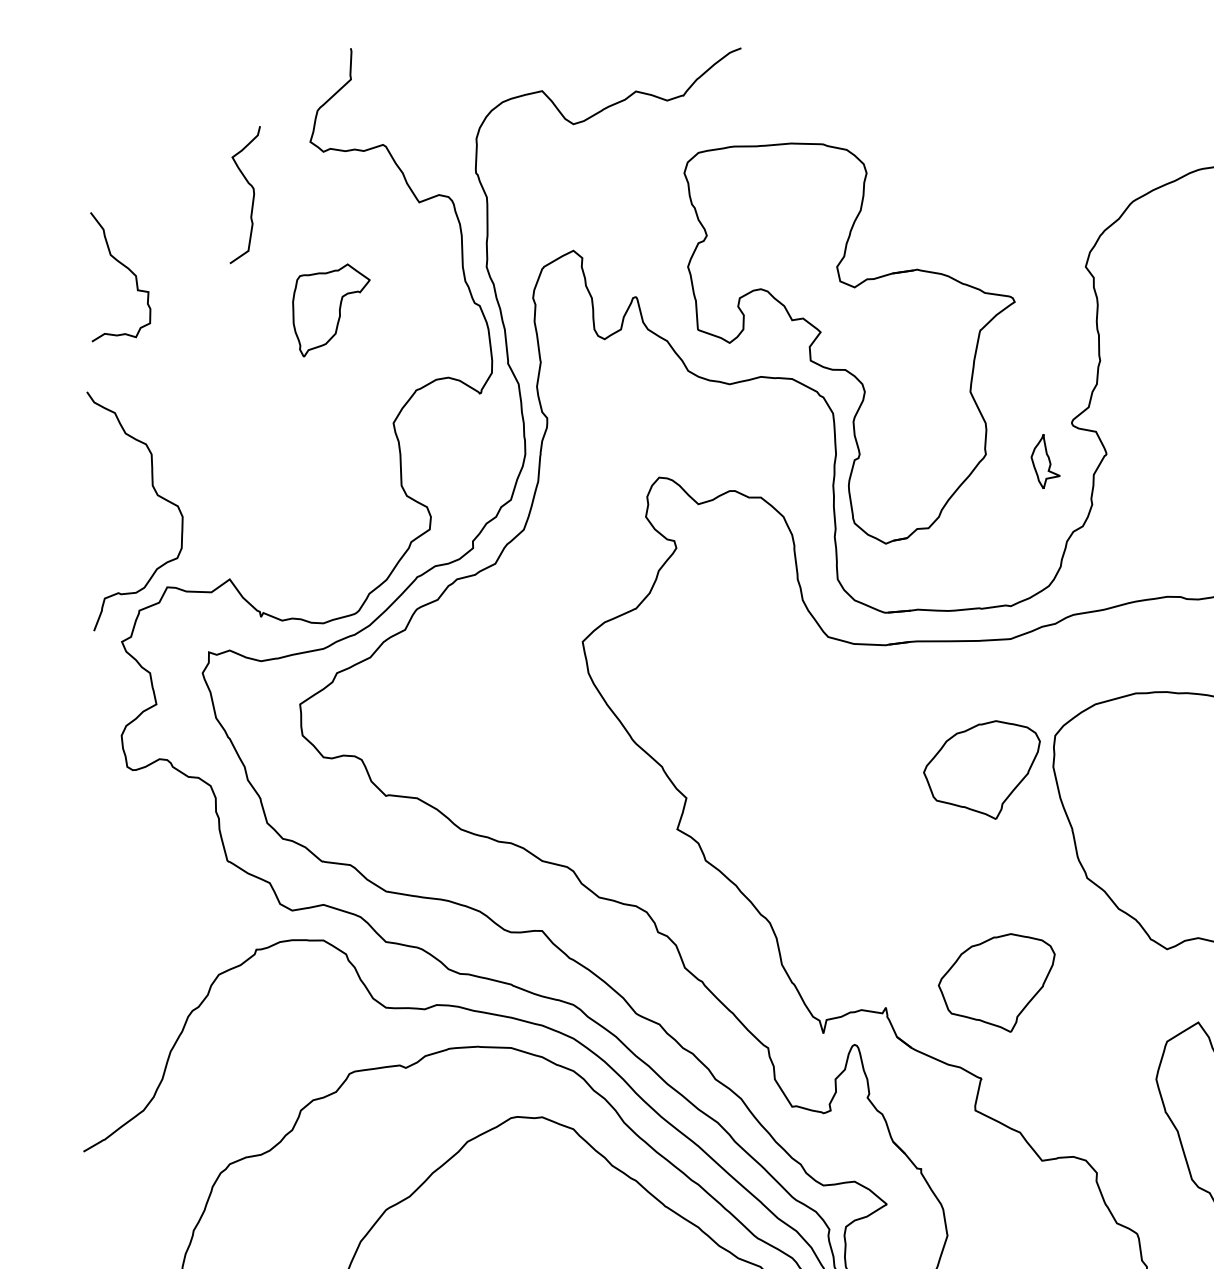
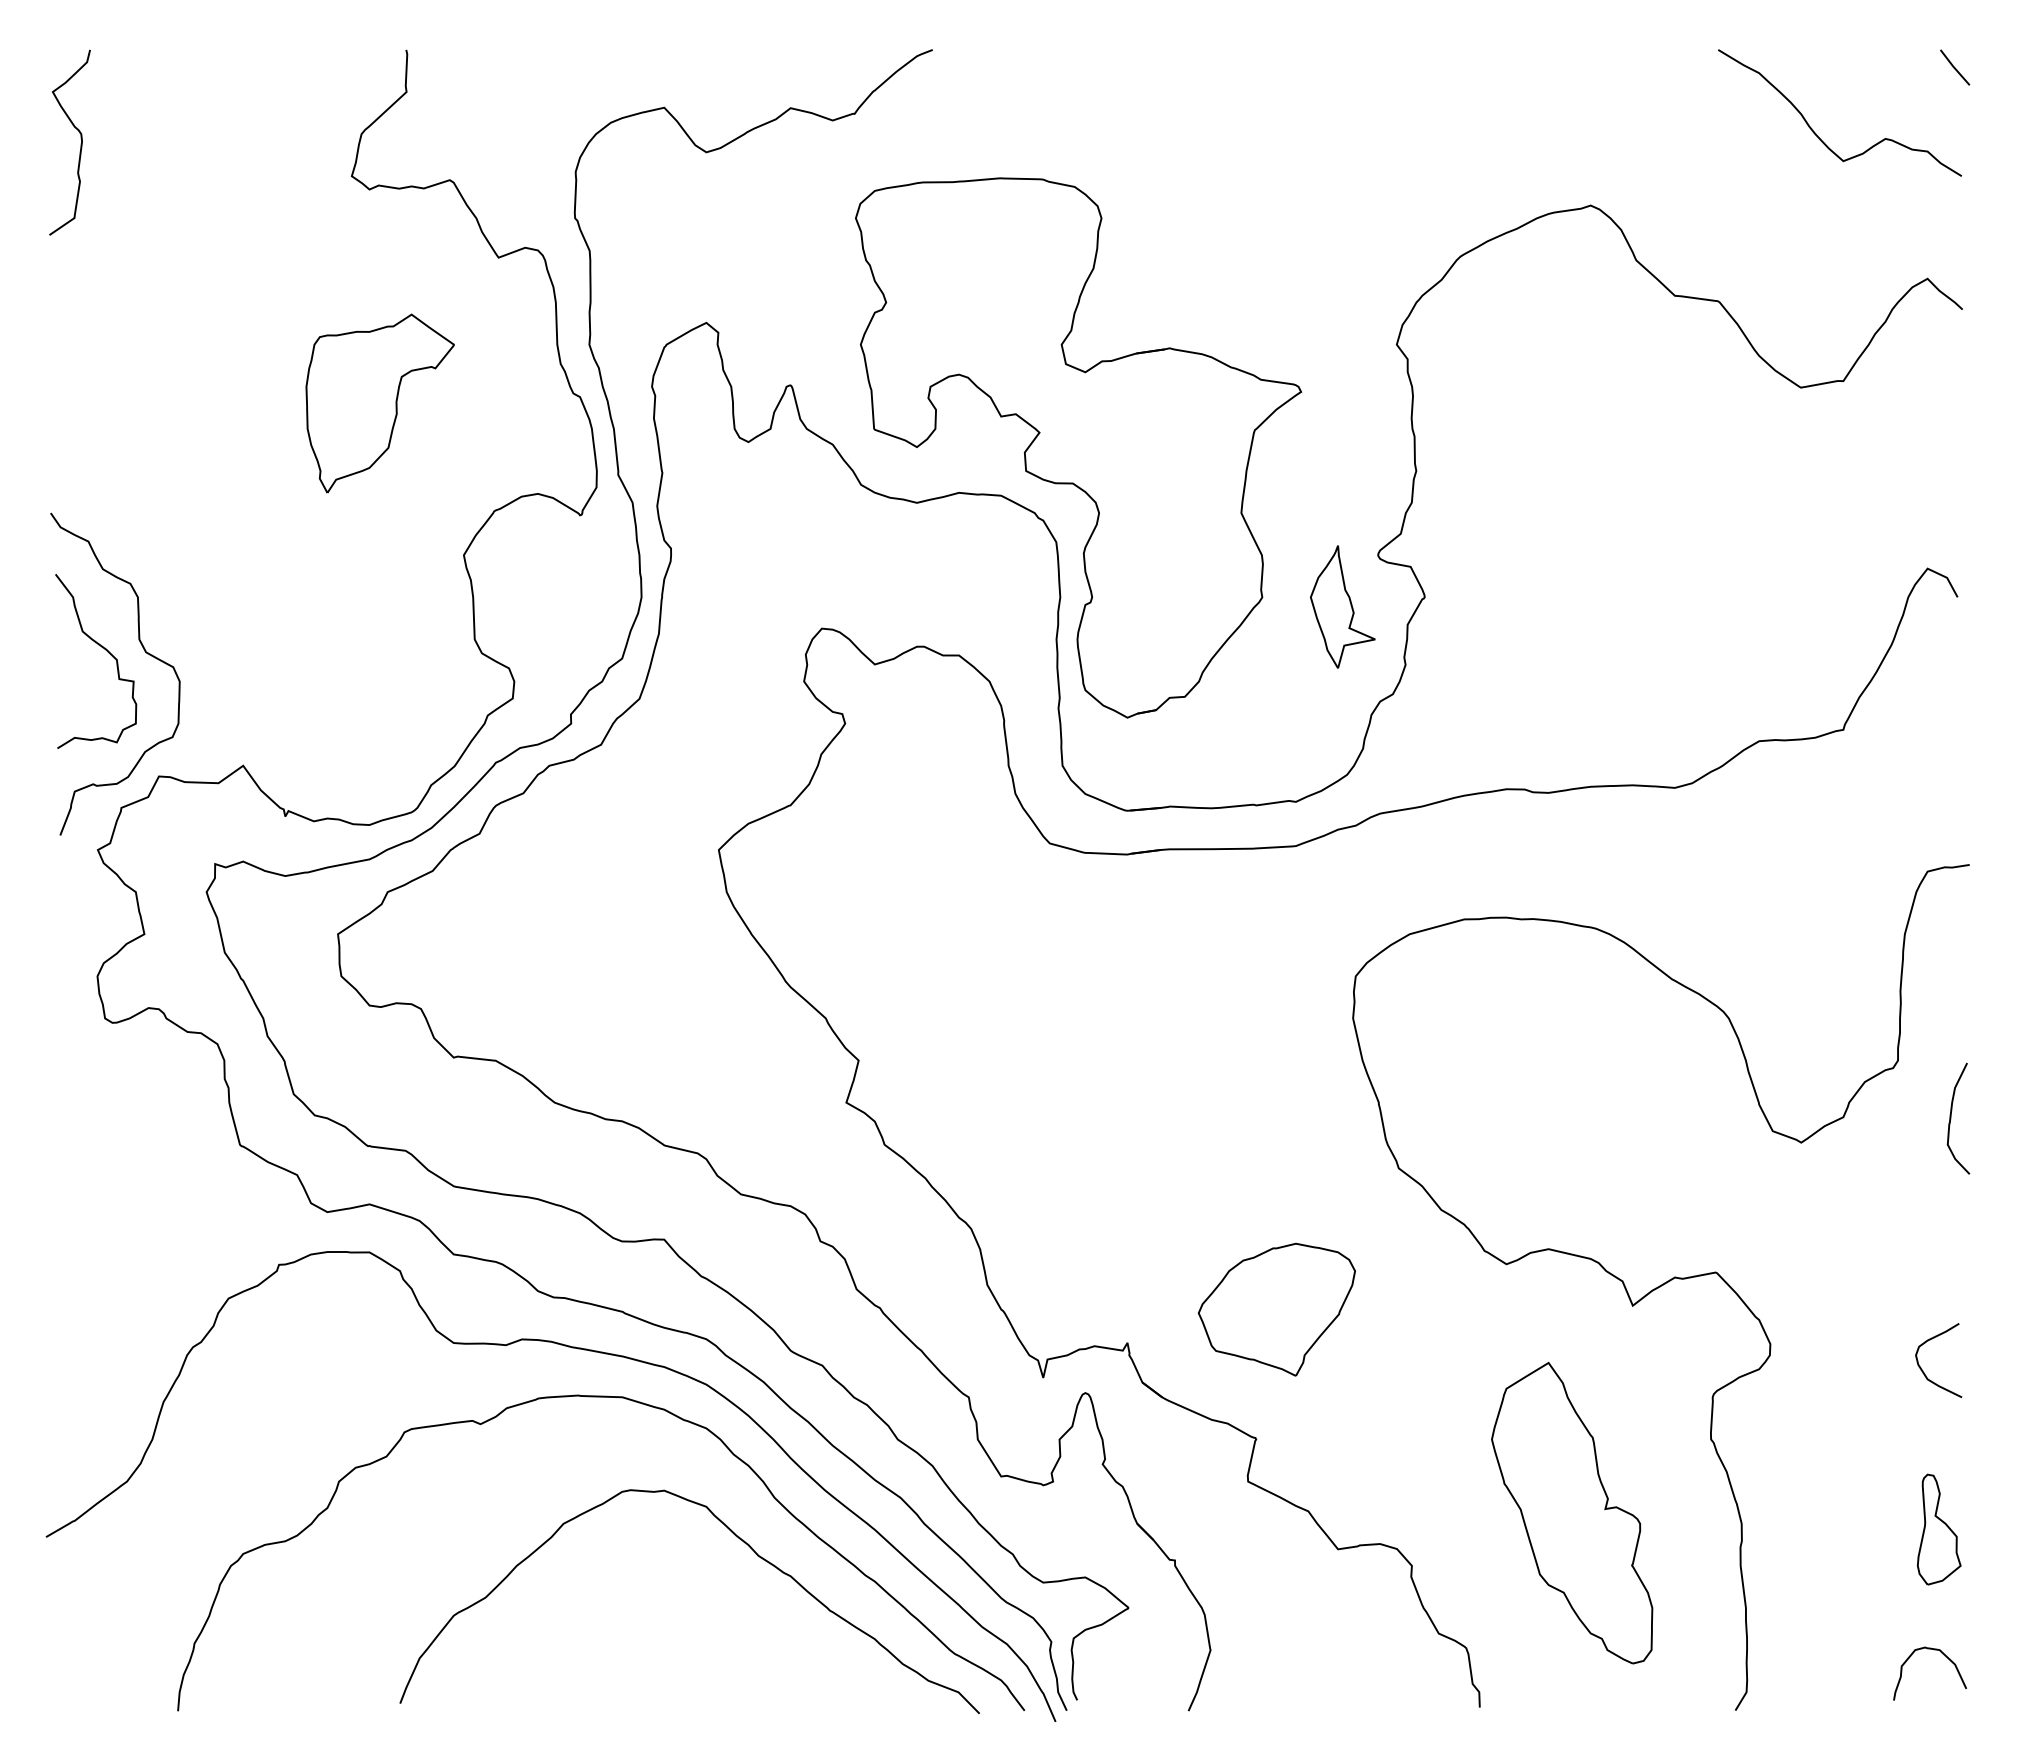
curve: (253, 195) -> (80, 143), moved
curve: (128, 269) -> (106, 651), moved
part: (330, 310) -> (379, 403), size x1.43
part: (1045, 461) -> (1342, 606), size x1.67
part: (981, 769) -> (1256, 1022), removed

